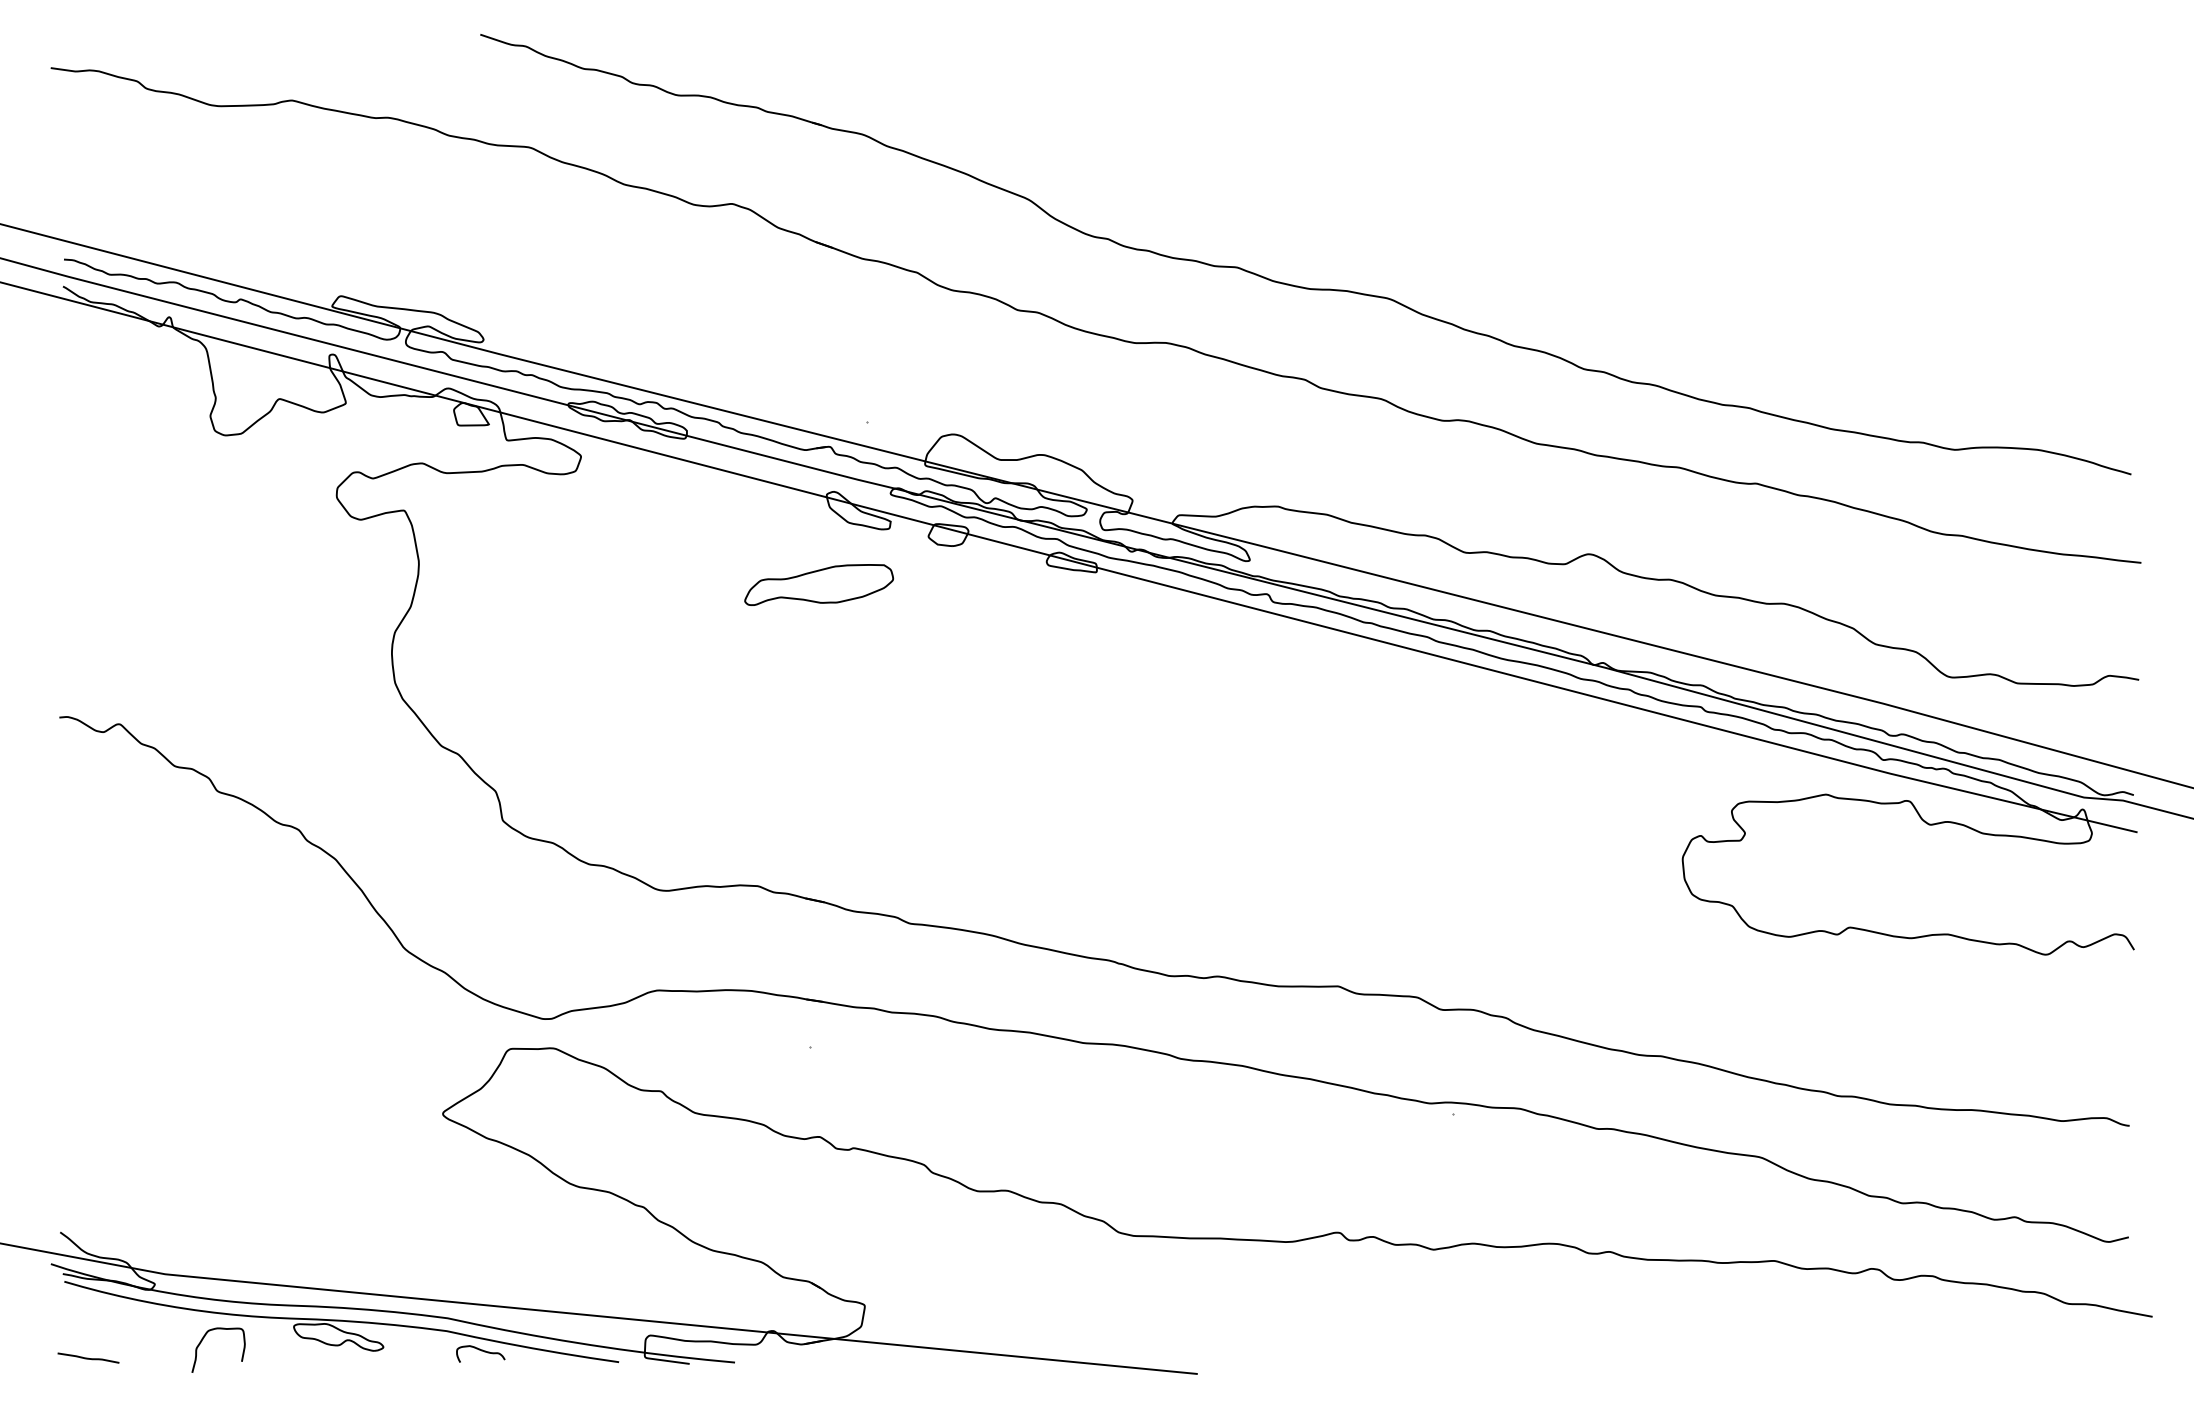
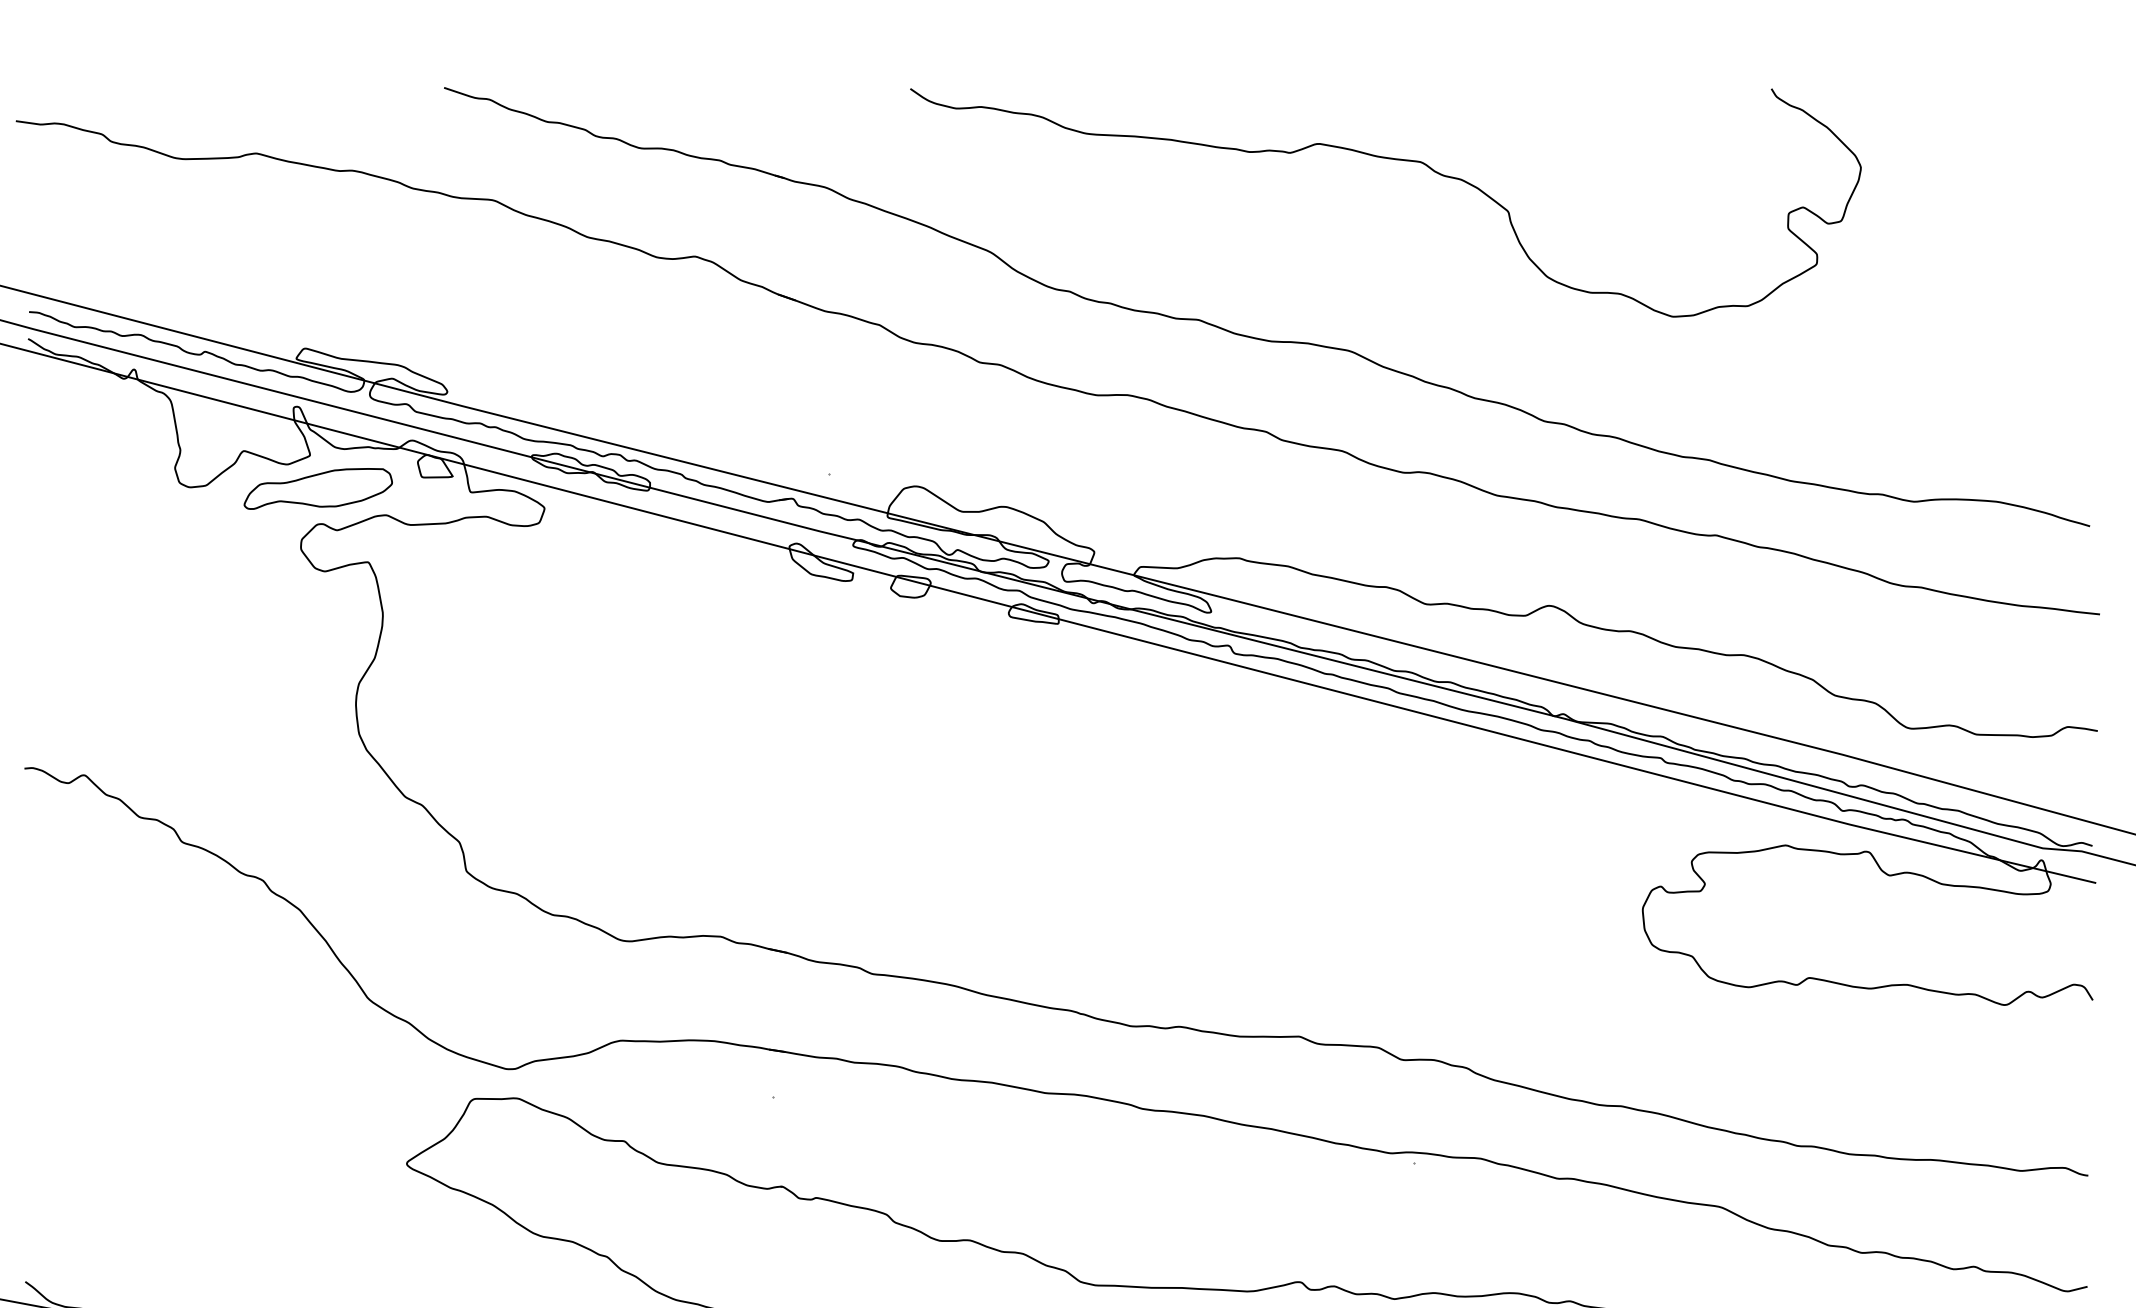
curve: (1427, 106) -> (1388, 159), added
part: (819, 584) -> (318, 488), moved

